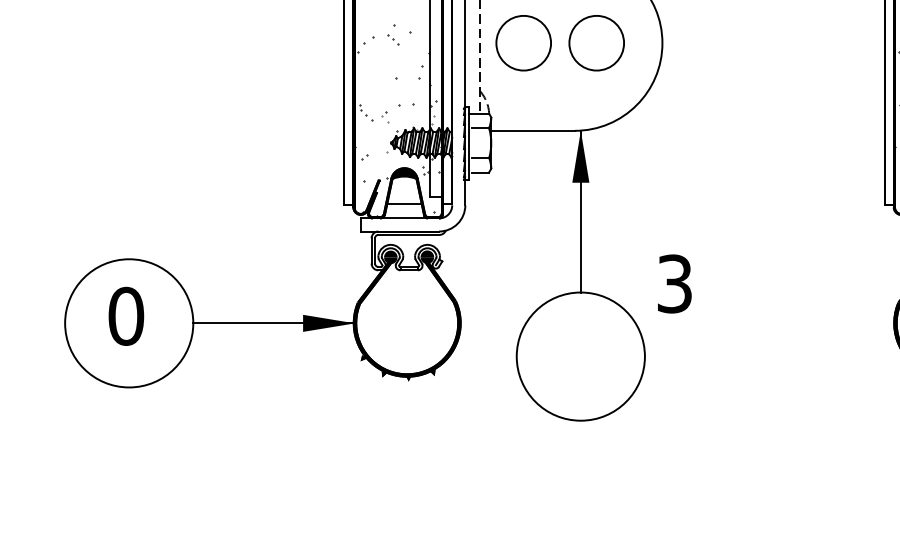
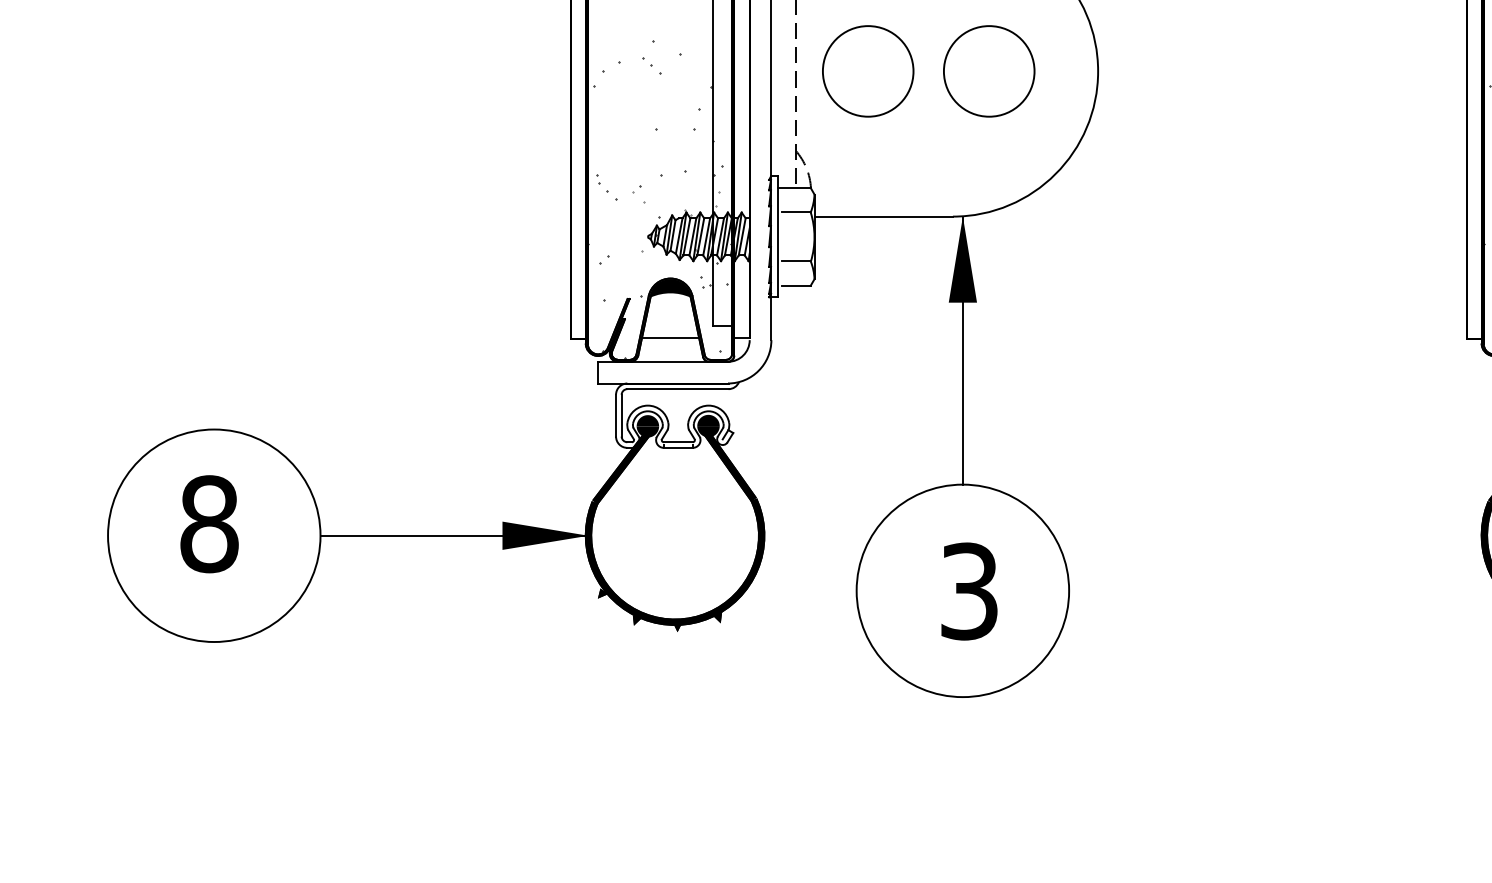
text: (674, 283) -> (968, 590), moved
text: (126, 316) -> (209, 524), 0 -> 8

